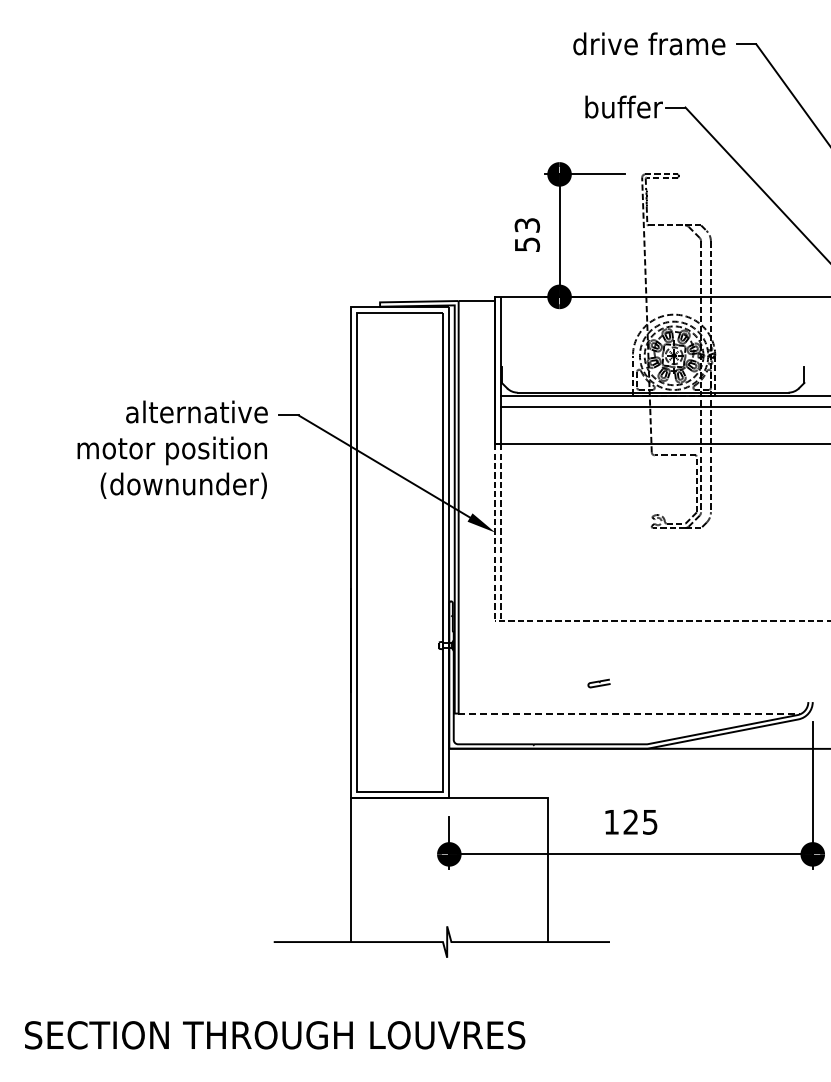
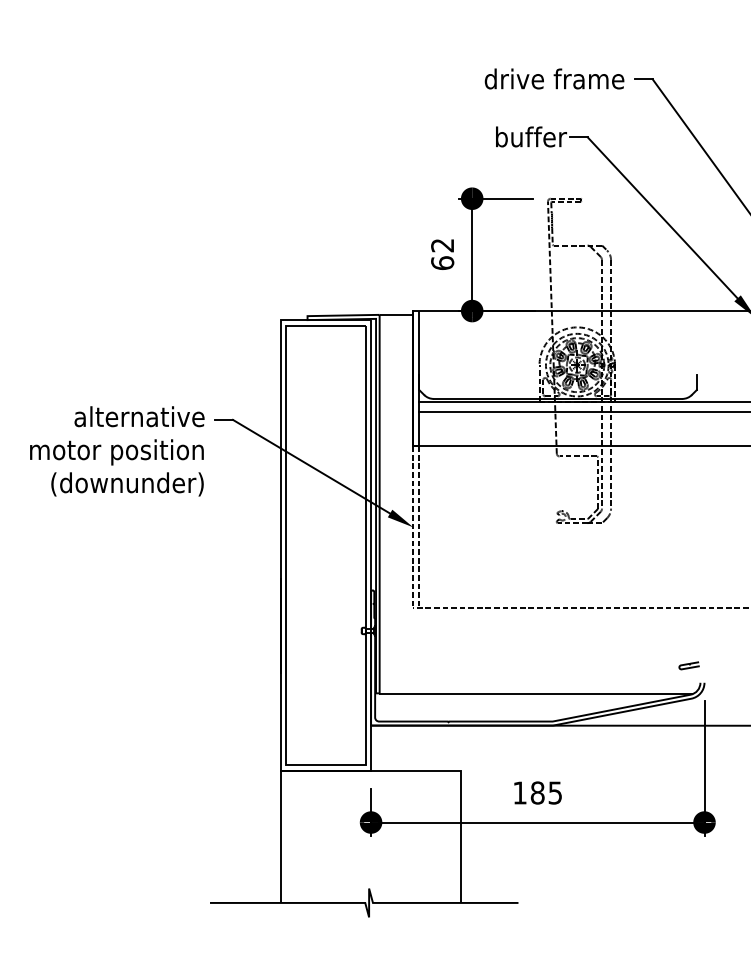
text: (527, 235) -> (442, 254), 53 -> 62
curve: (598, 682) -> (688, 664), moved
line: (629, 714) -> (536, 694), dashed -> solid
text: (630, 821) -> (537, 792), 125 -> 185

